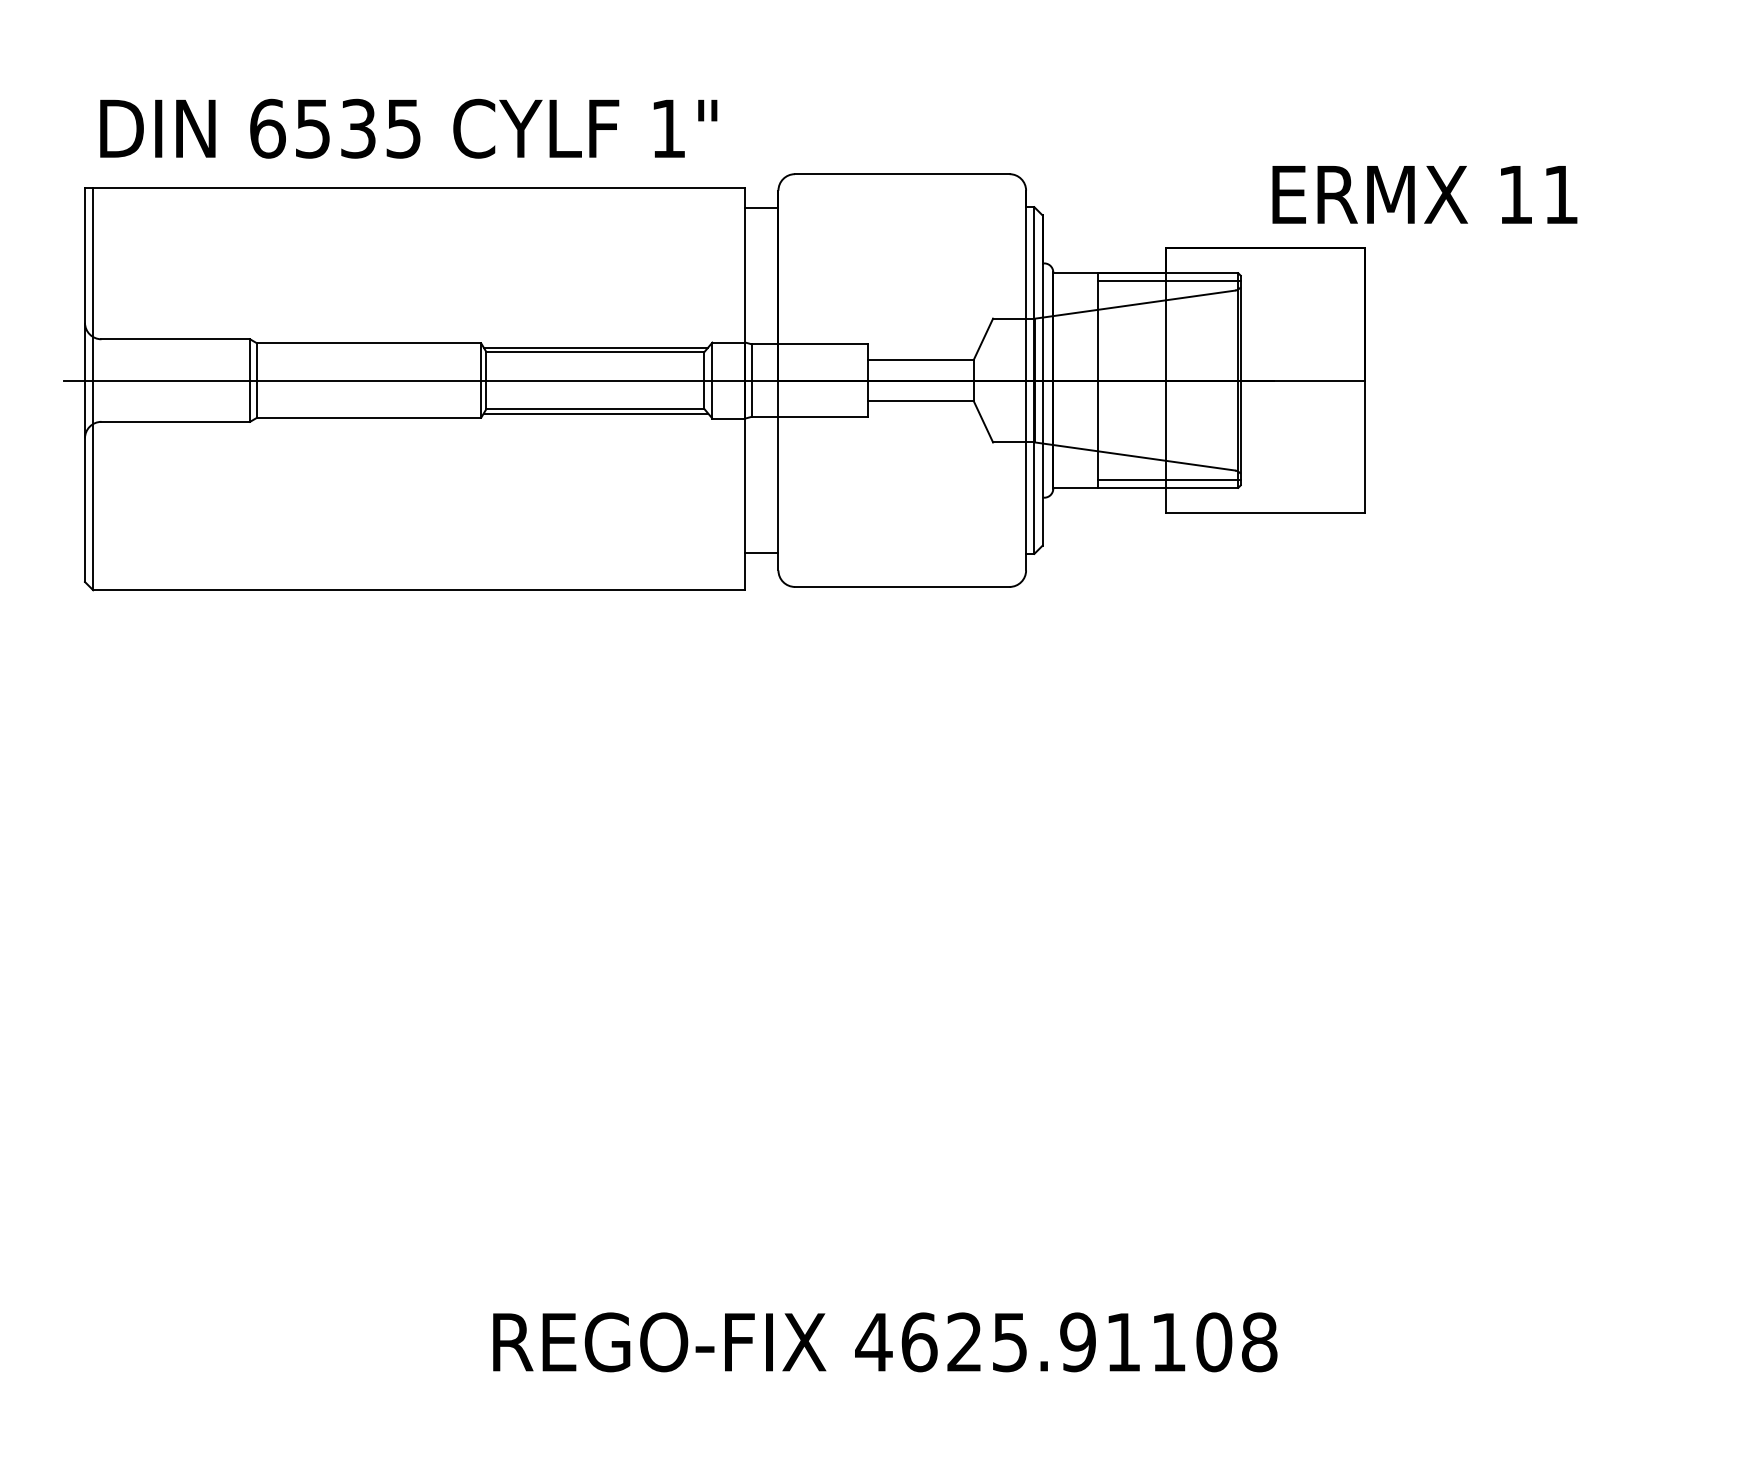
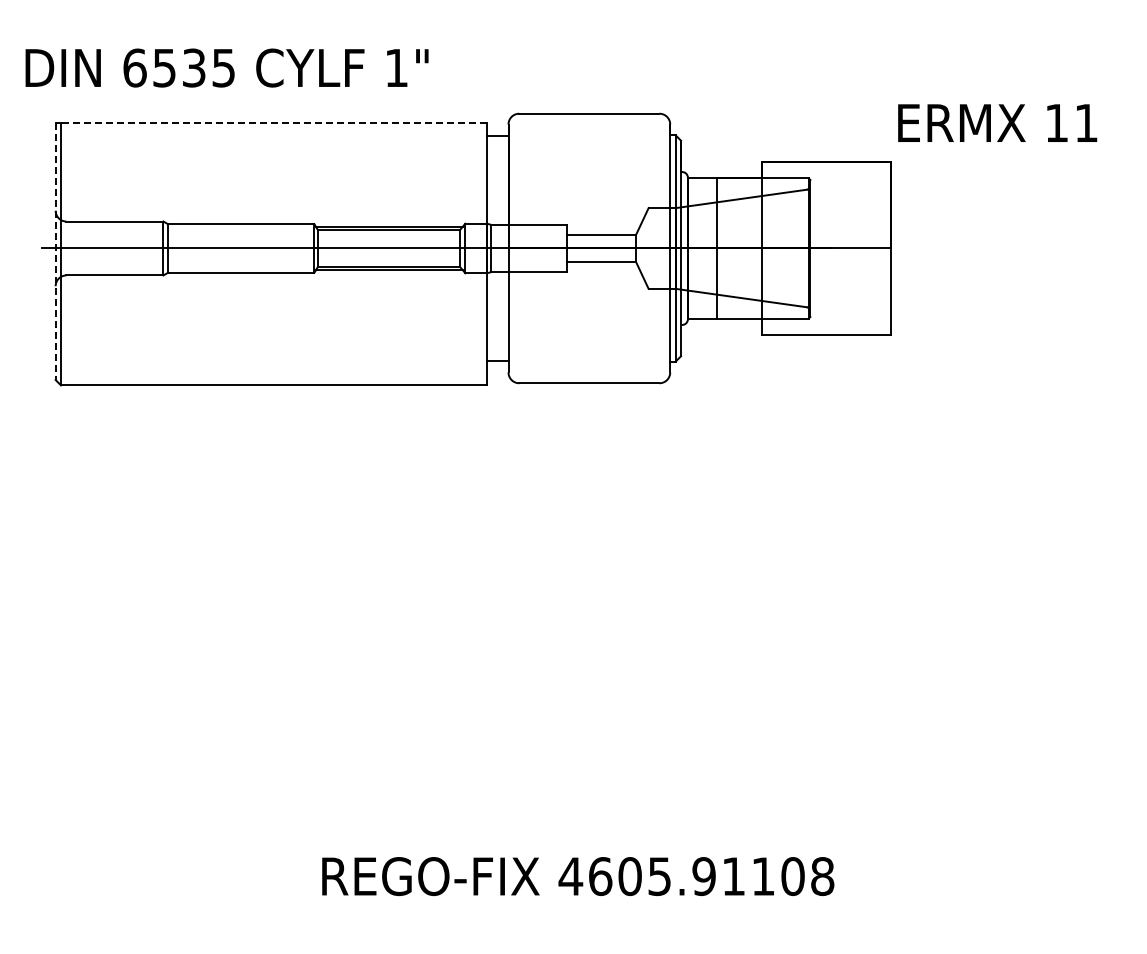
text: (407, 127) -> (226, 67), moved
line: (418, 187) -> (273, 122), solid -> dashed
text: (1424, 193) -> (997, 122), moved
line: (1168, 281) -> (763, 183), removed
line: (84, 385) -> (55, 251), solid -> dashed
line: (1168, 480) -> (763, 313), removed
text: (963, 1342) -> (629, 876), 4625.91108 -> 4605.91108

